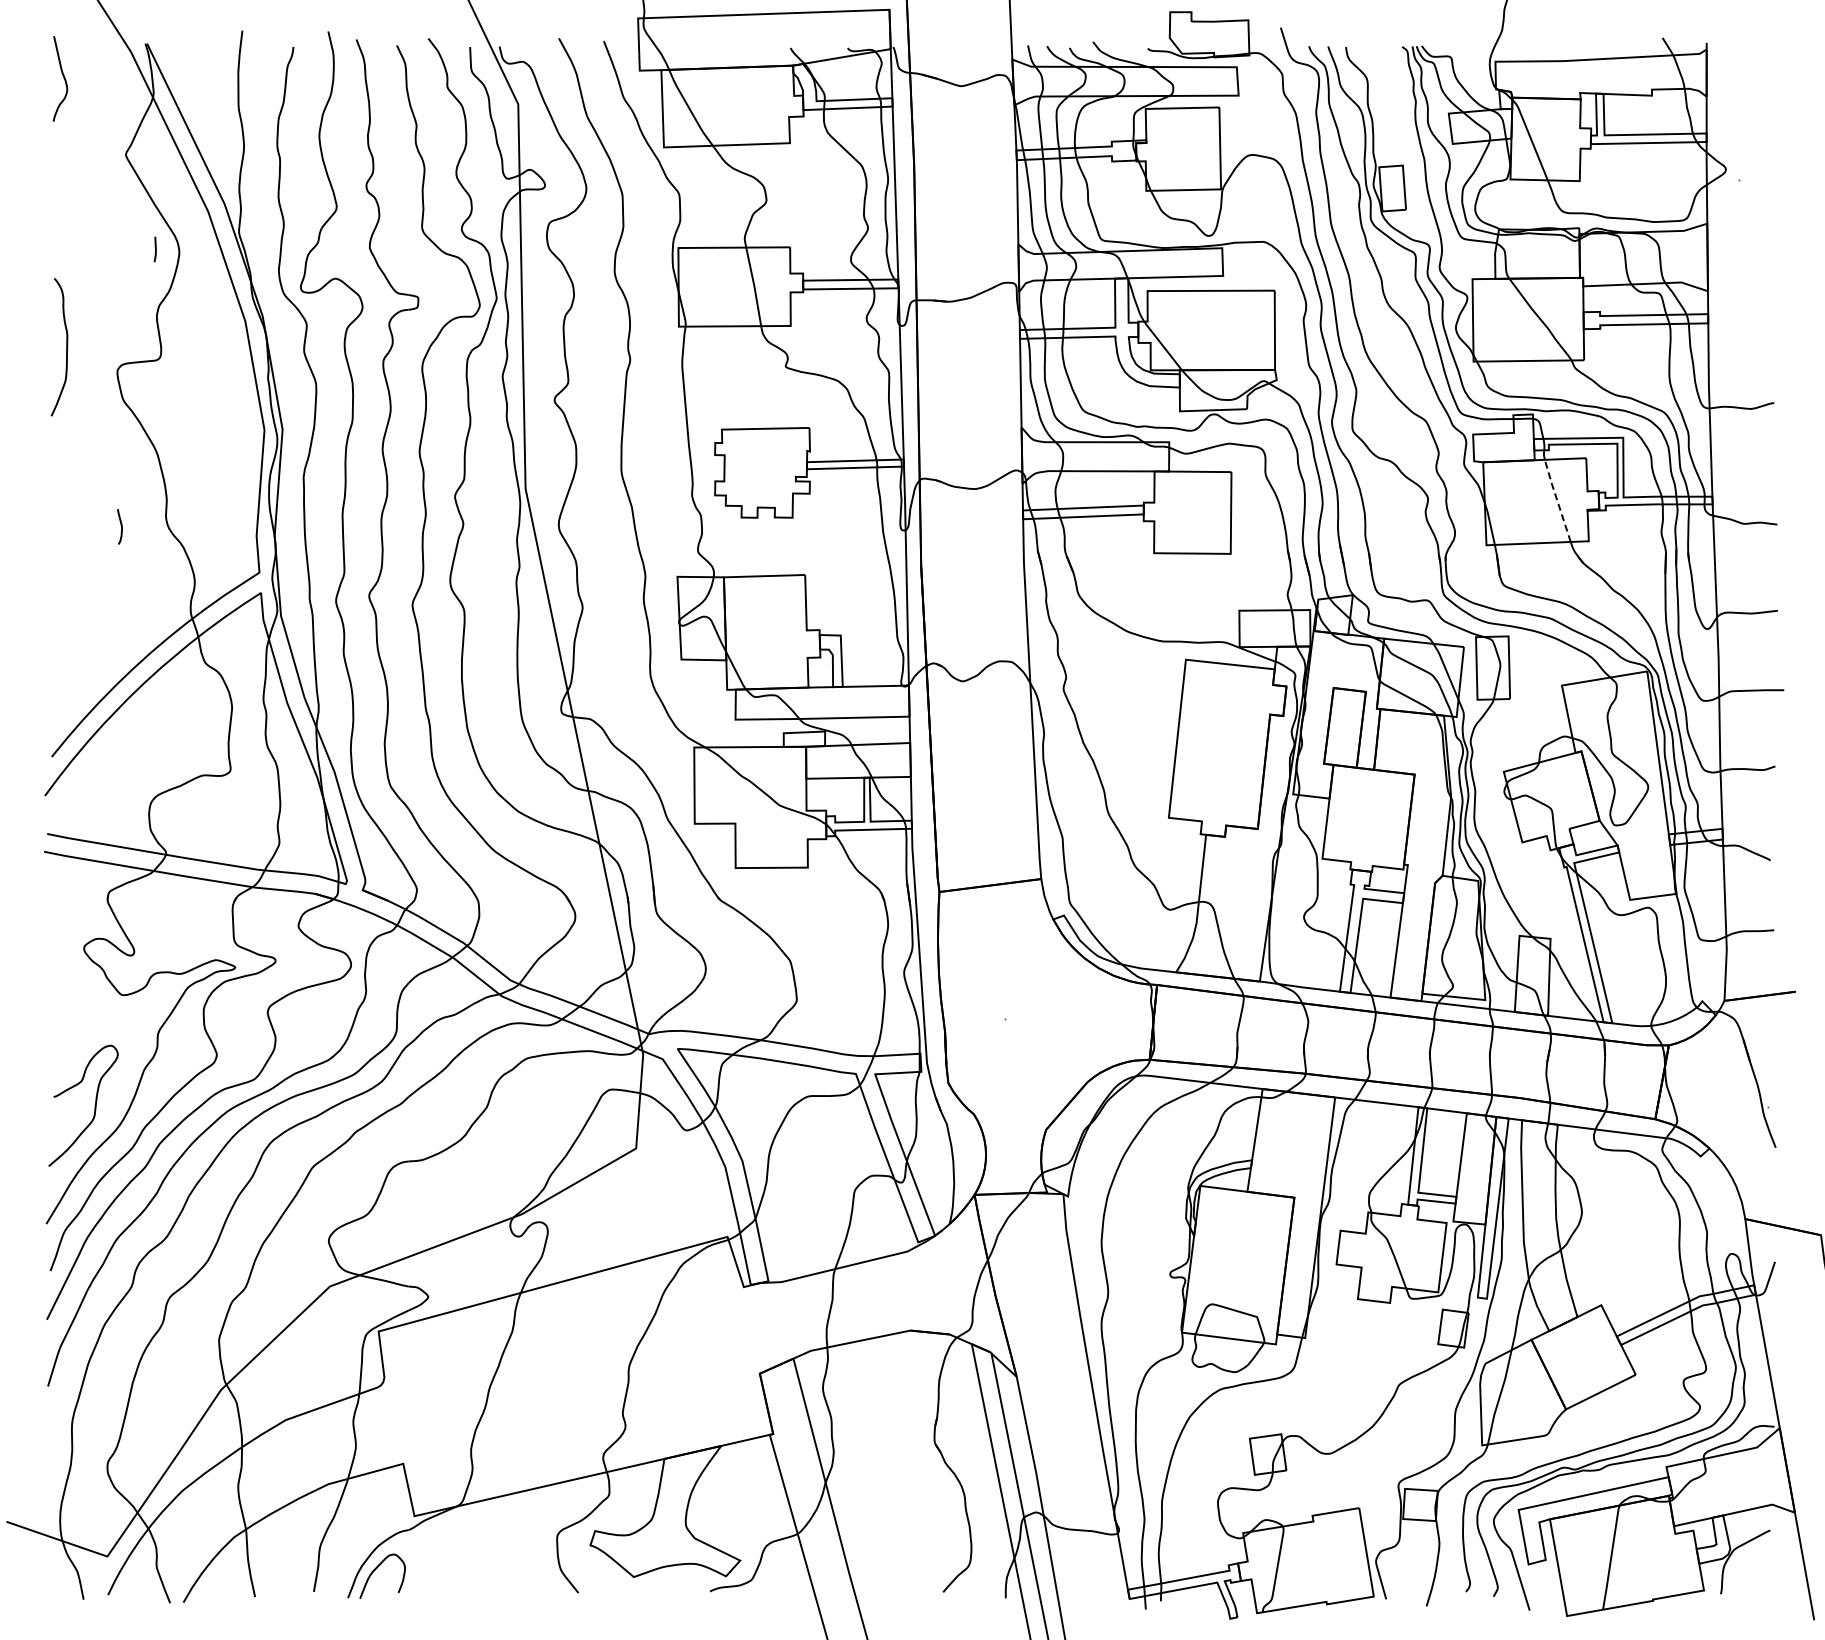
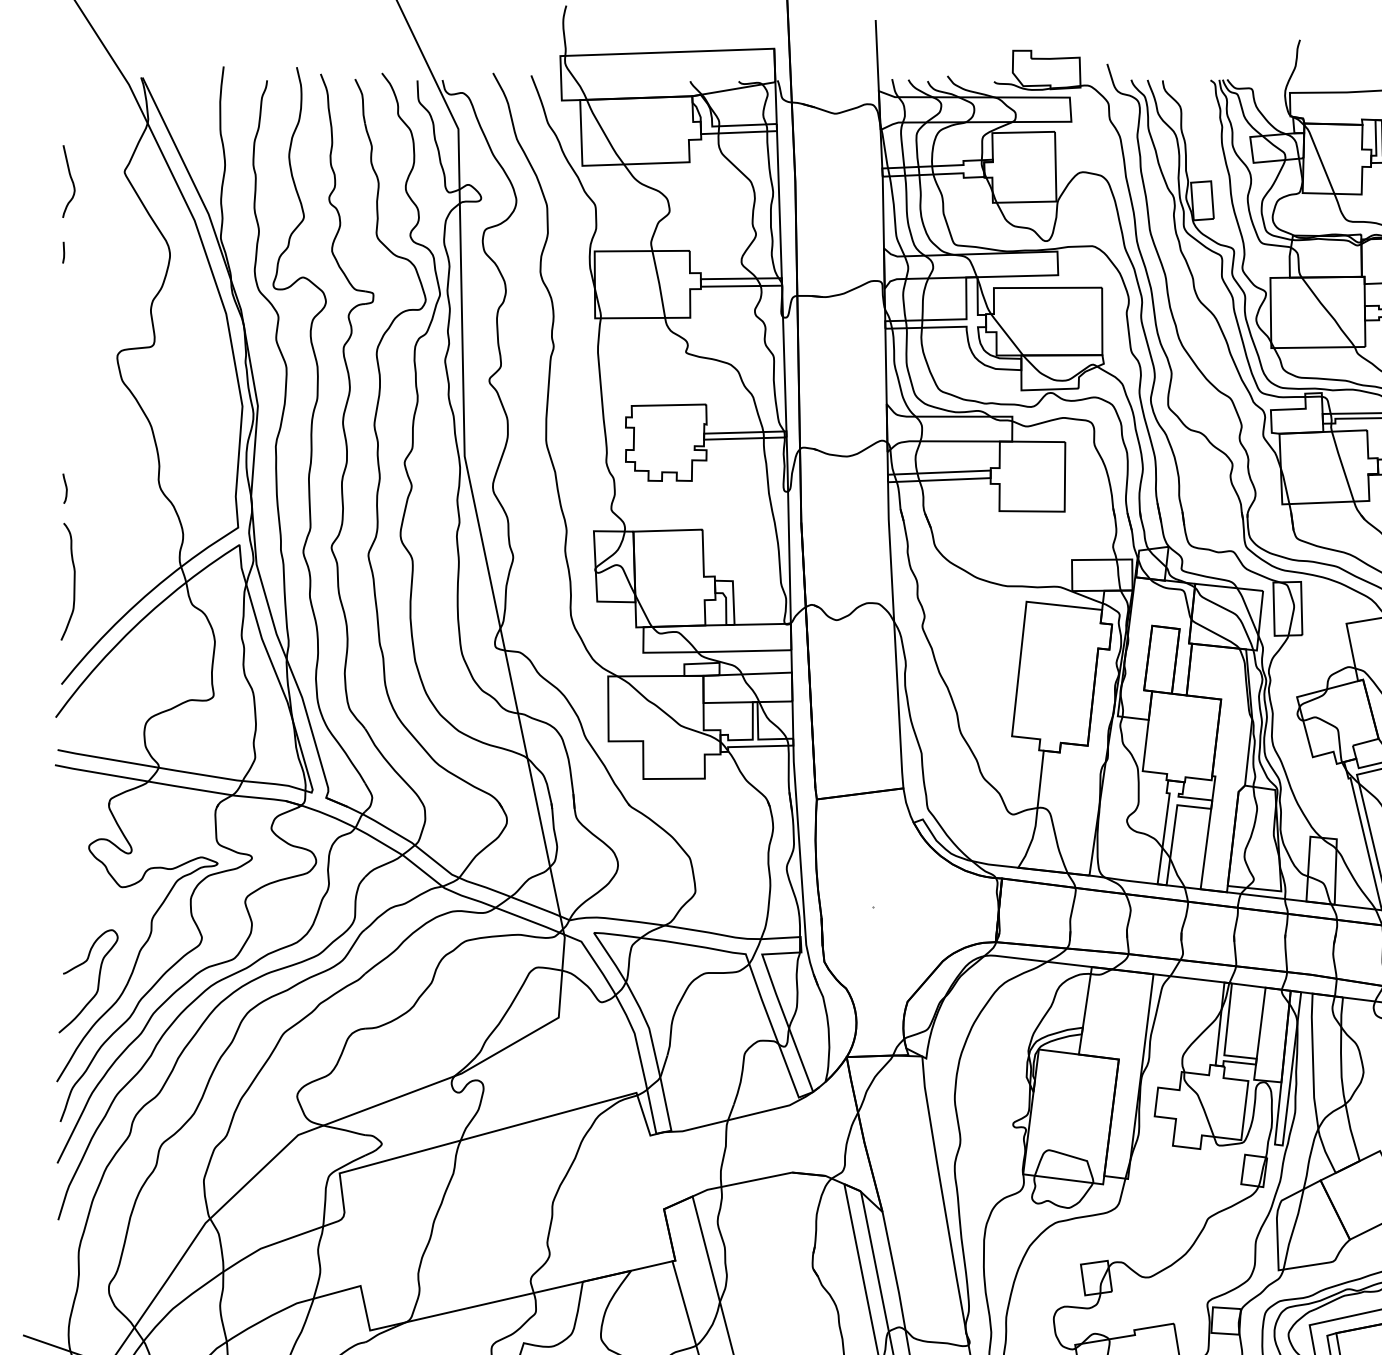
curve: (63, 78) -> (71, 181), moved
line: (155, 249) -> (63, 252), moved
curve: (66, 347) -> (74, 581), moved
line: (1557, 499) -> (1342, 465), dashed -> solid
curve: (120, 525) -> (65, 487), moved

